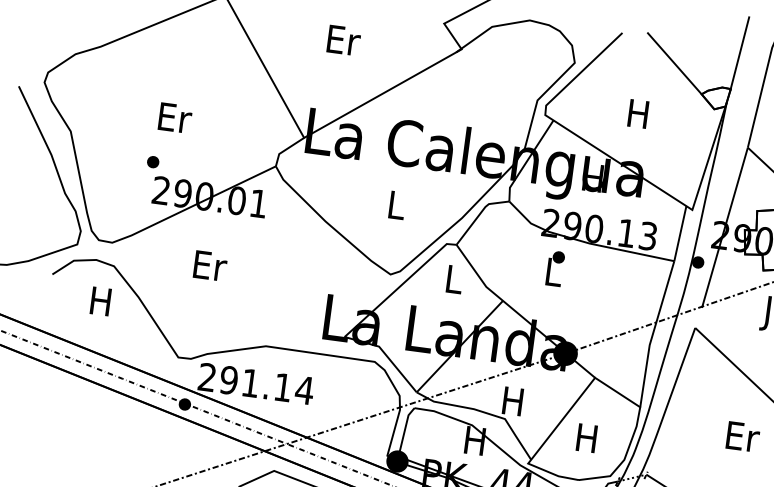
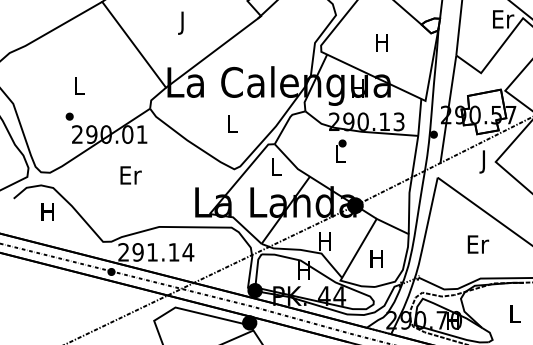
text: (343, 43) -> (183, 22), Er -> J
text: (174, 117) -> (79, 85), Er -> L
text: (209, 266) -> (130, 175), moved

